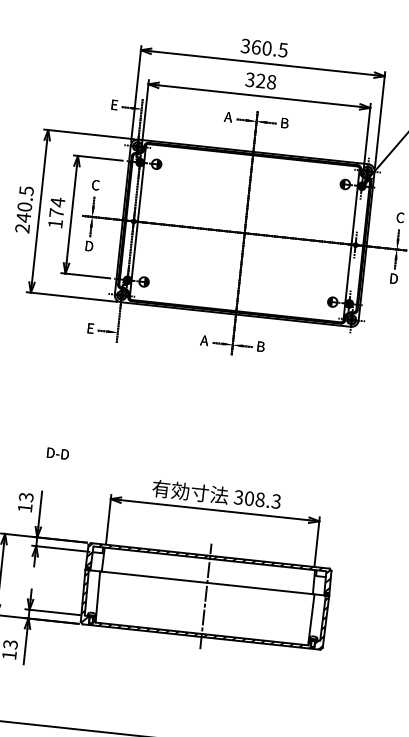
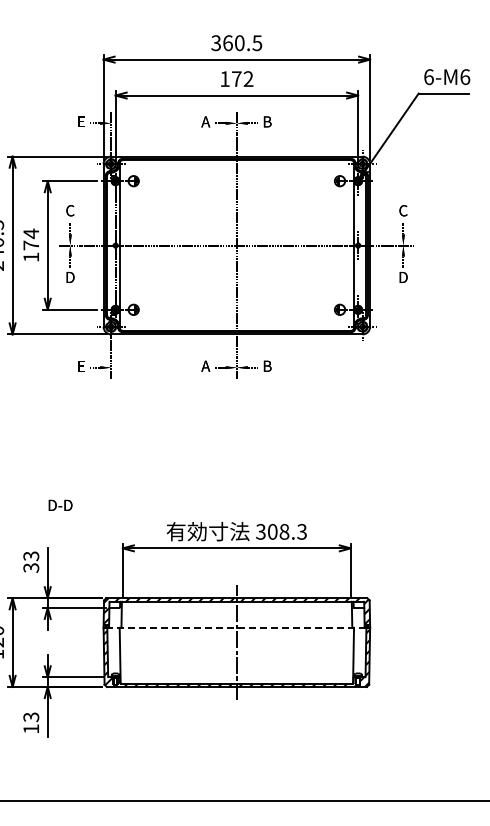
text: (260, 81) -> (236, 79), 328 -> 172
text: (25, 507) -> (31, 567), 13 -> 33
line: (207, 582) -> (236, 627), solid -> dashed

